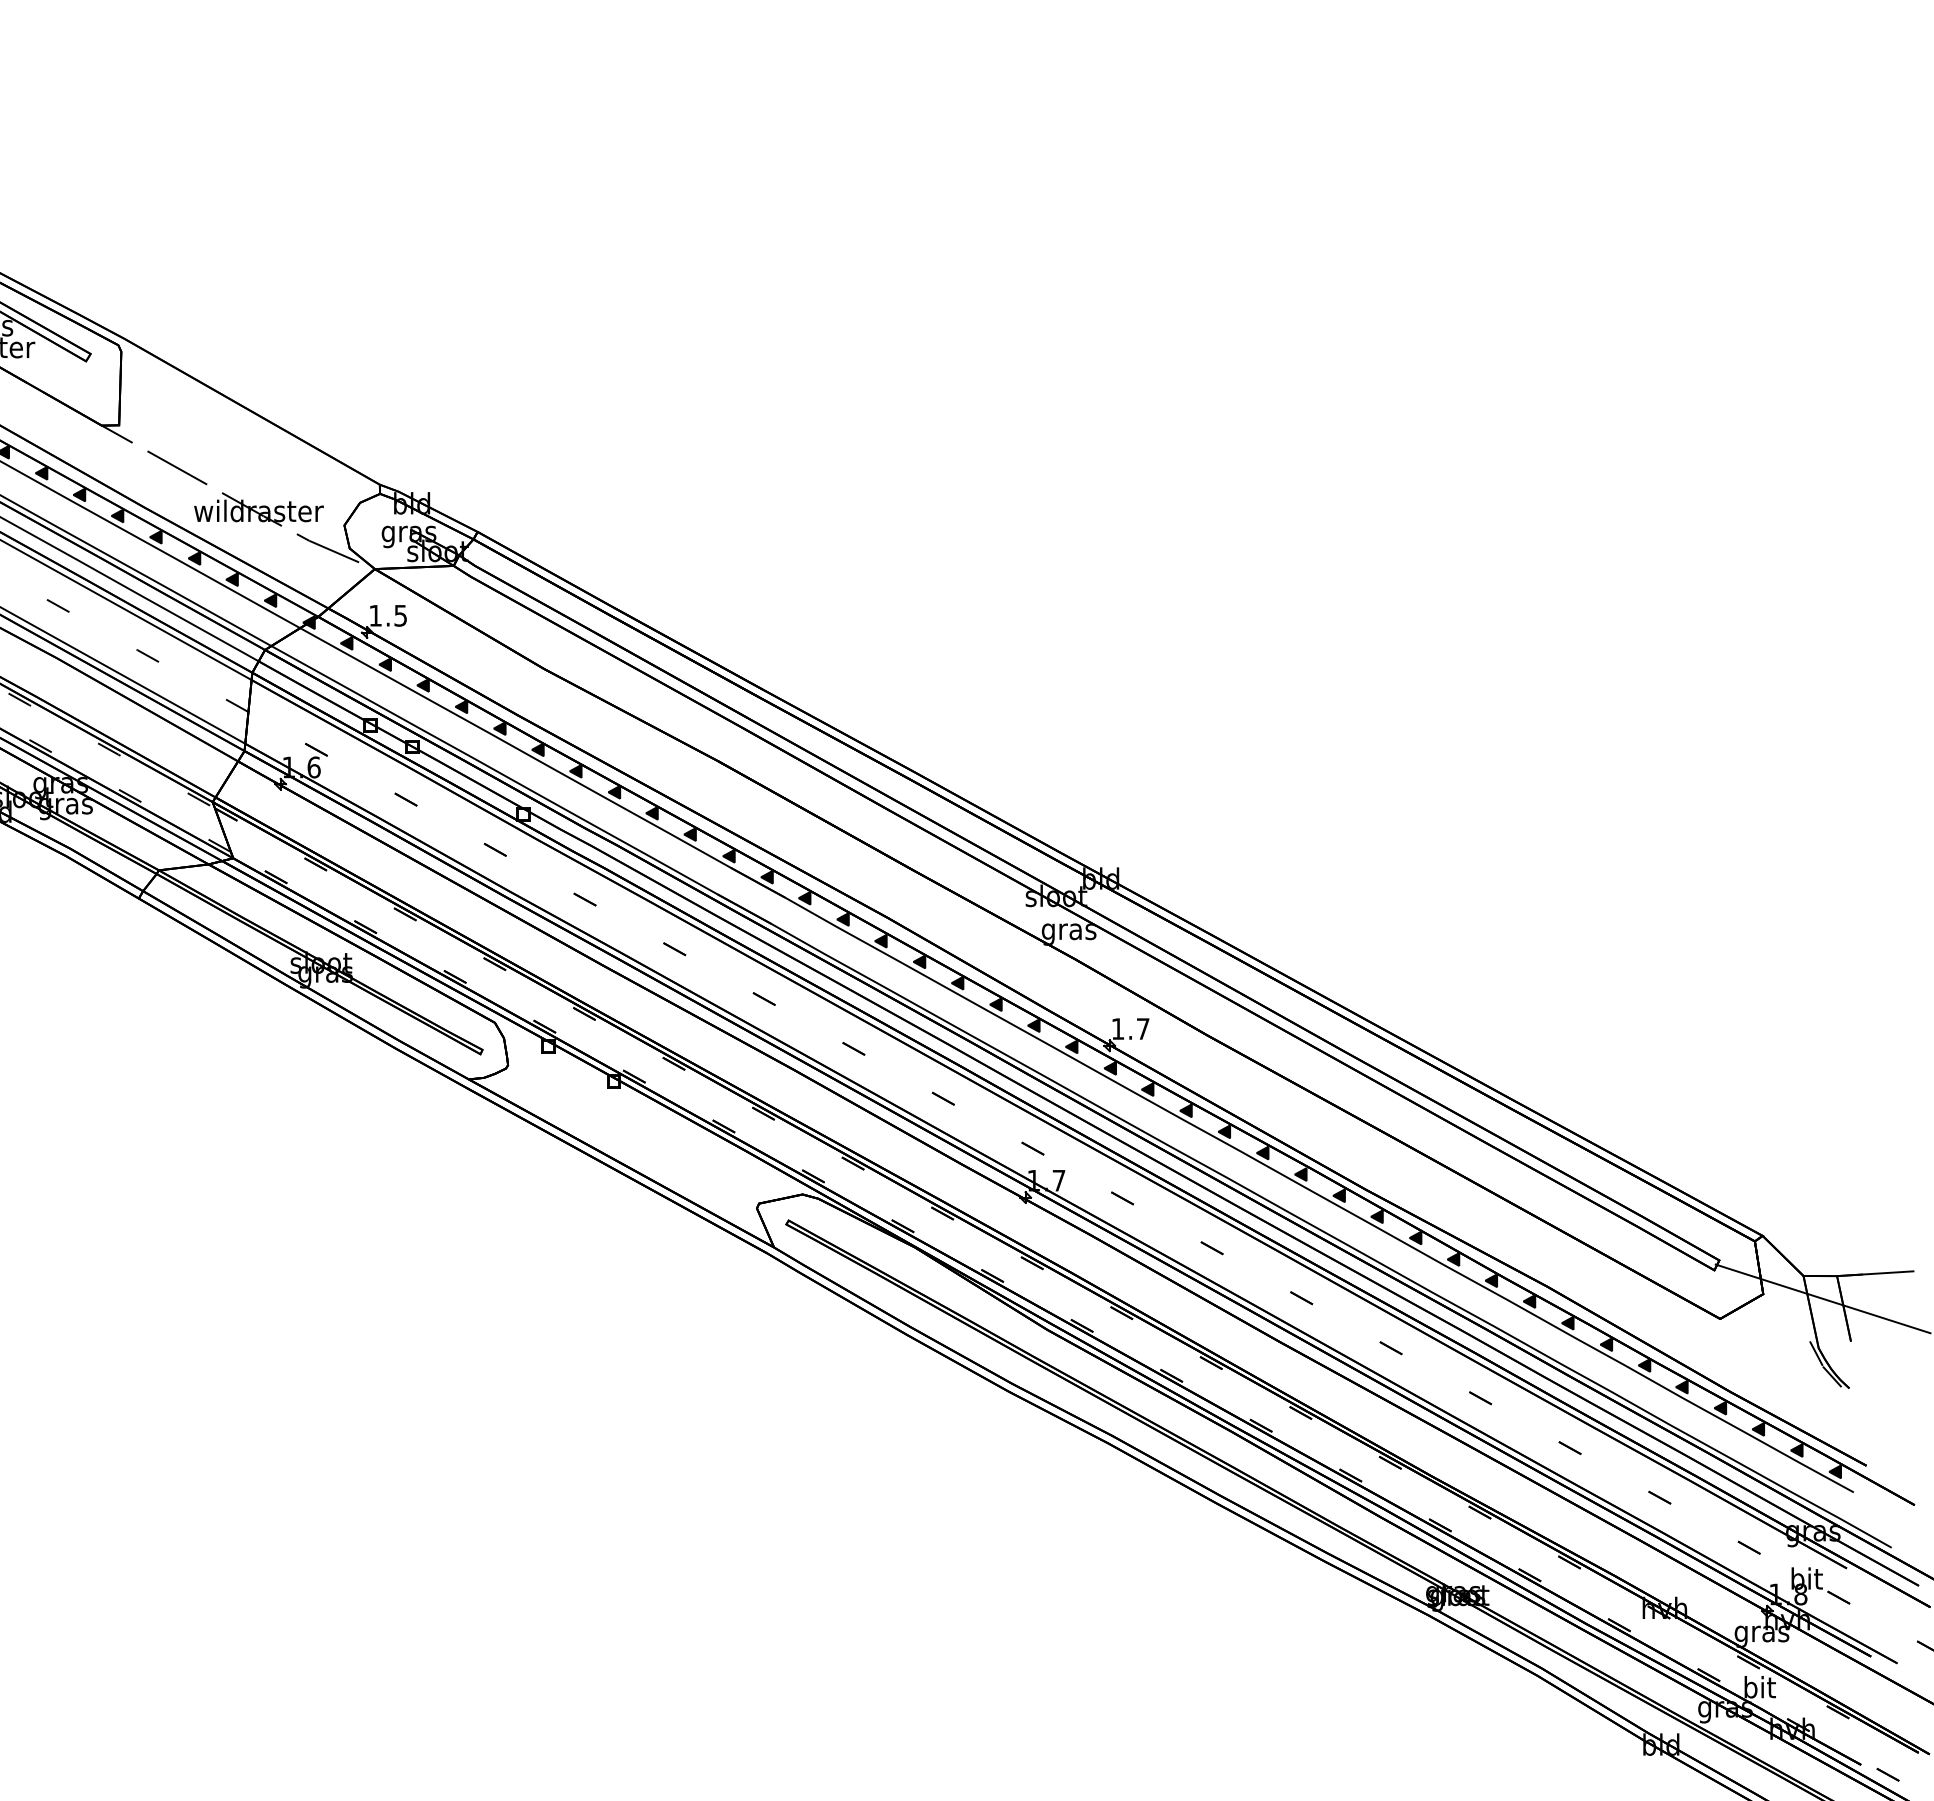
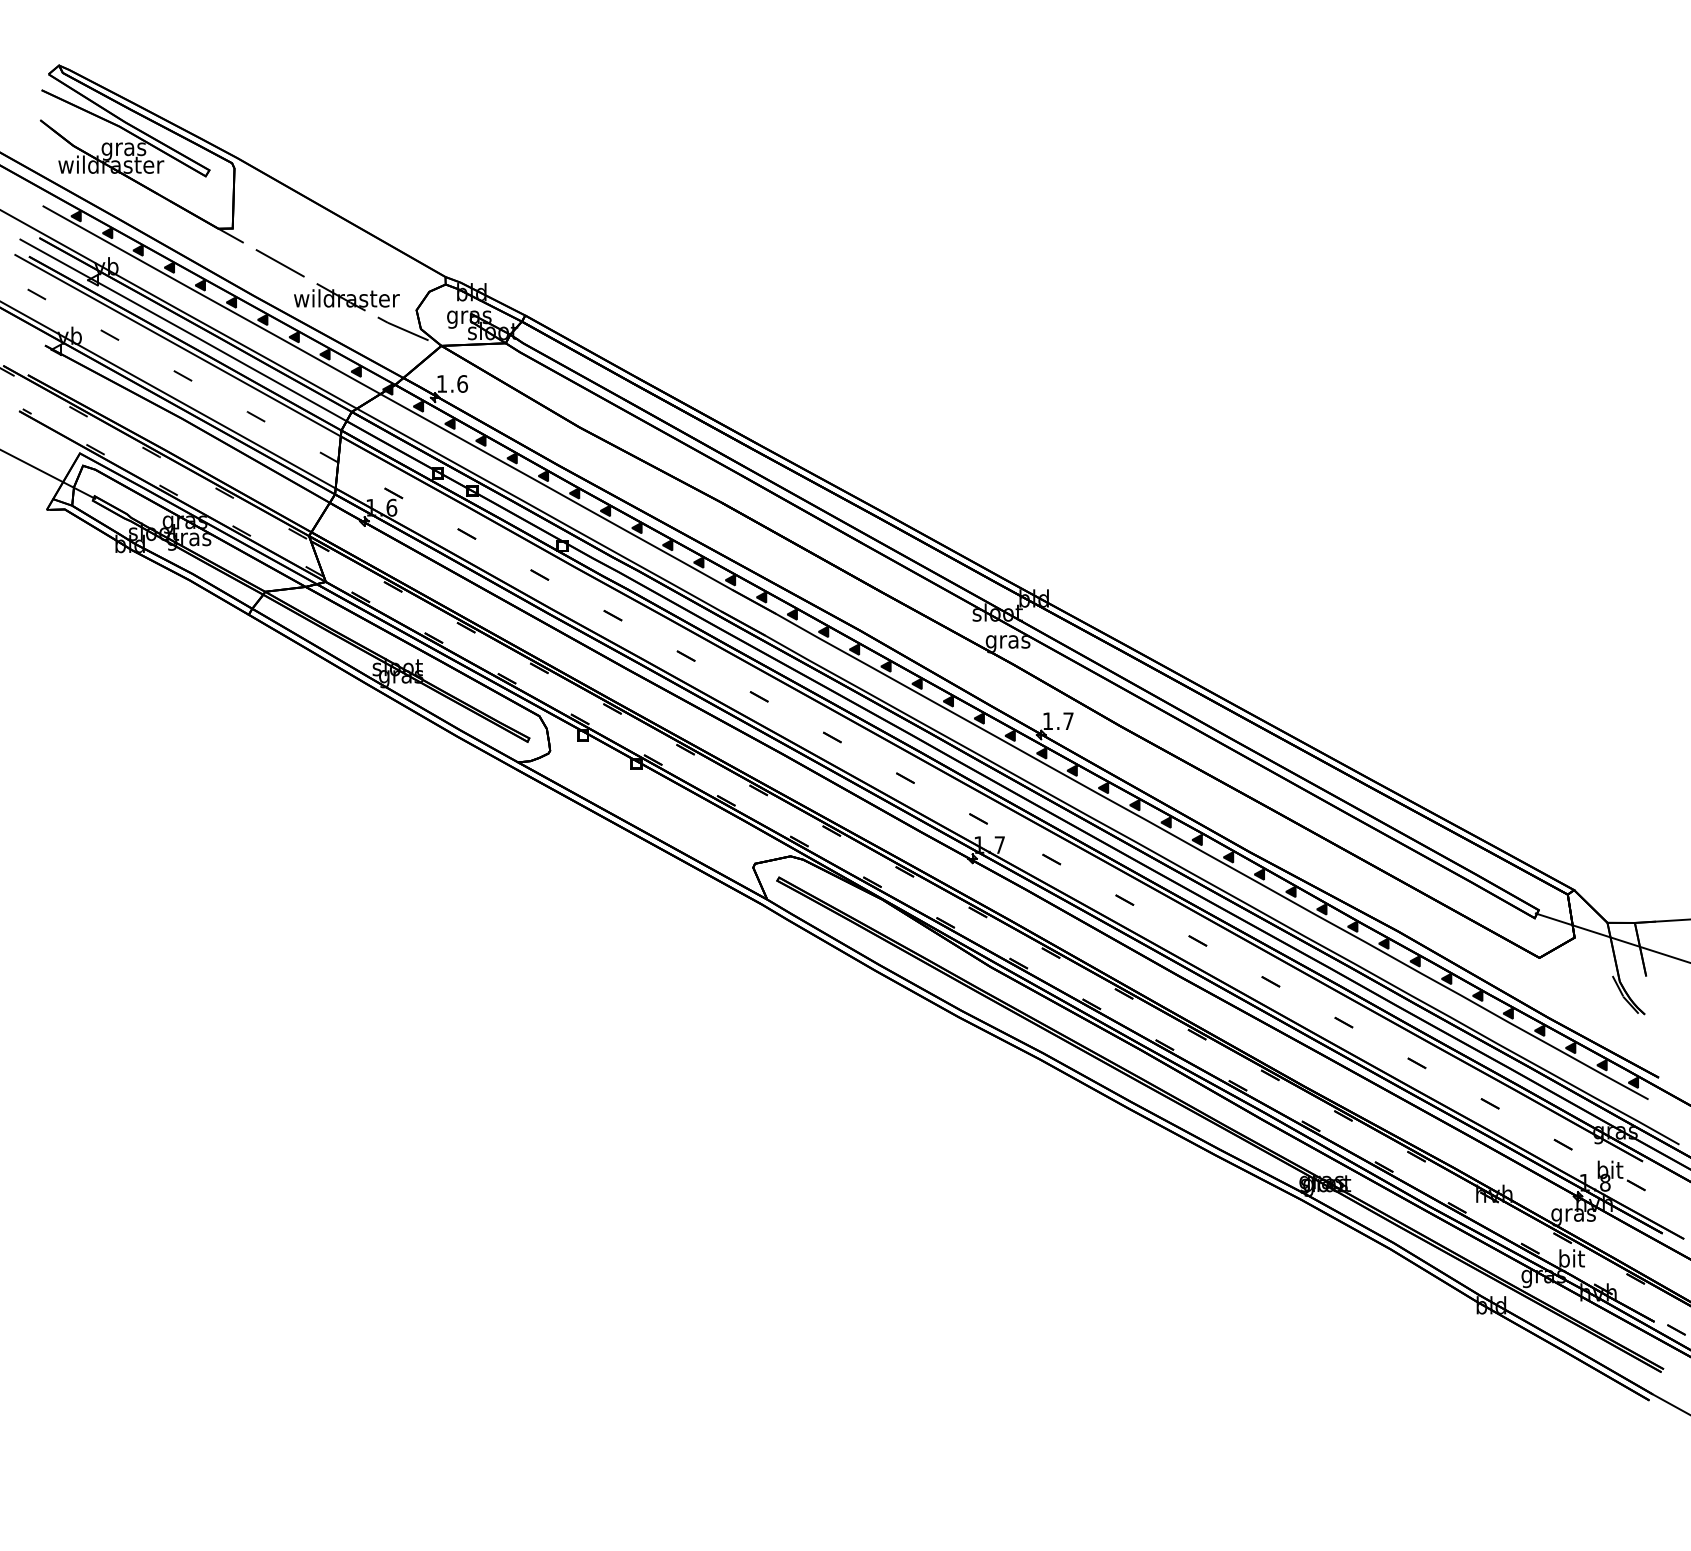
text: (400, 615) -> (462, 383), 1.5 -> 1.6

